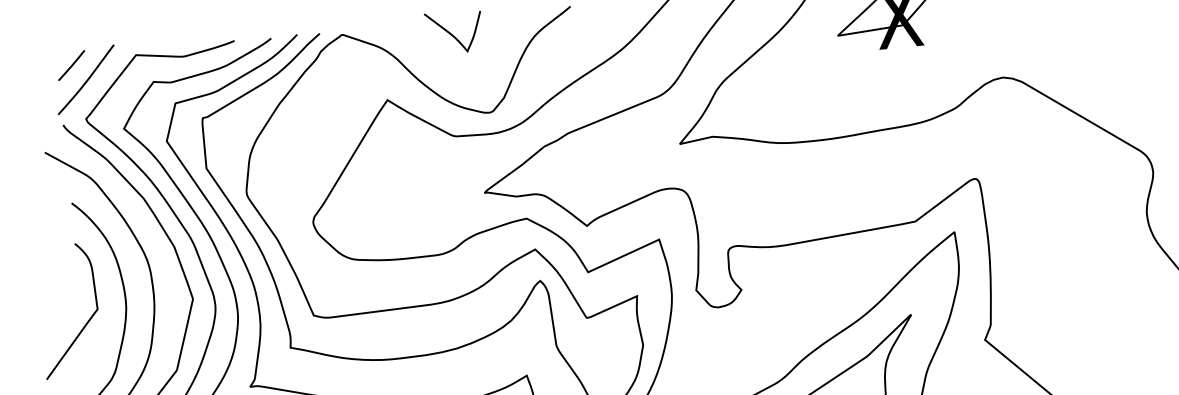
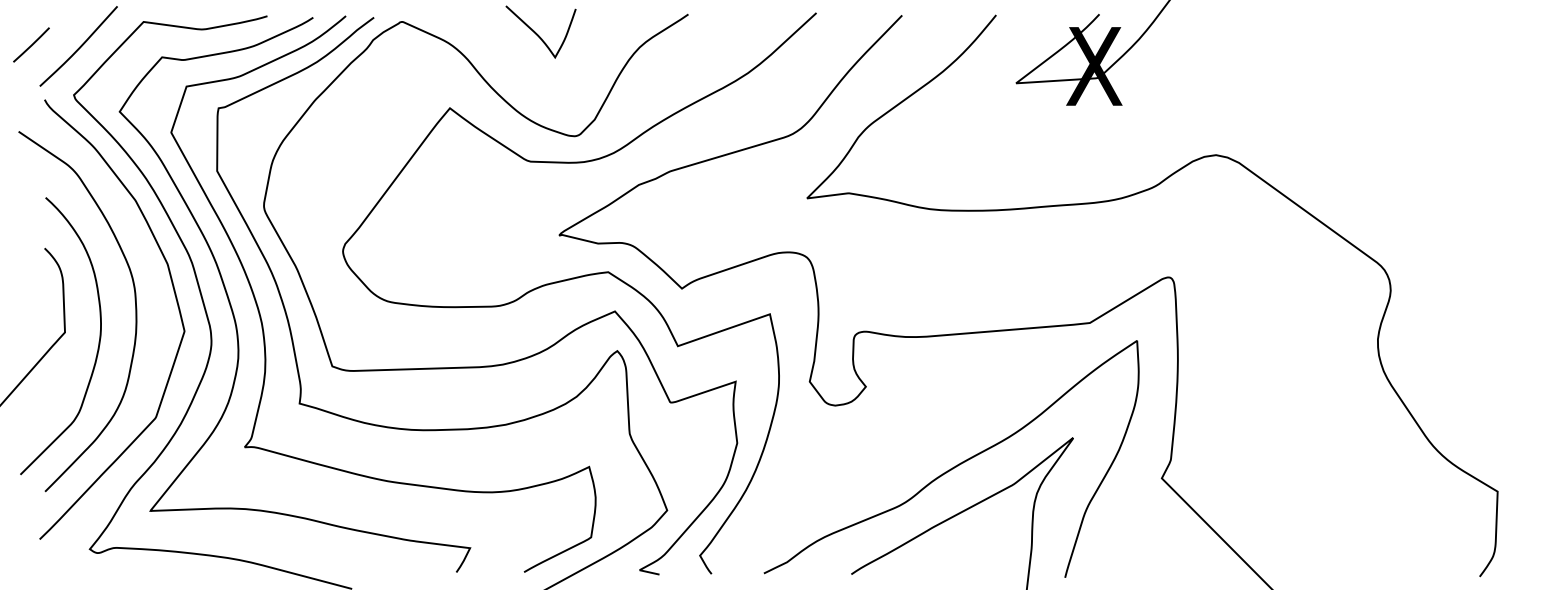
line: (71, 65) -> (31, 44), moved

